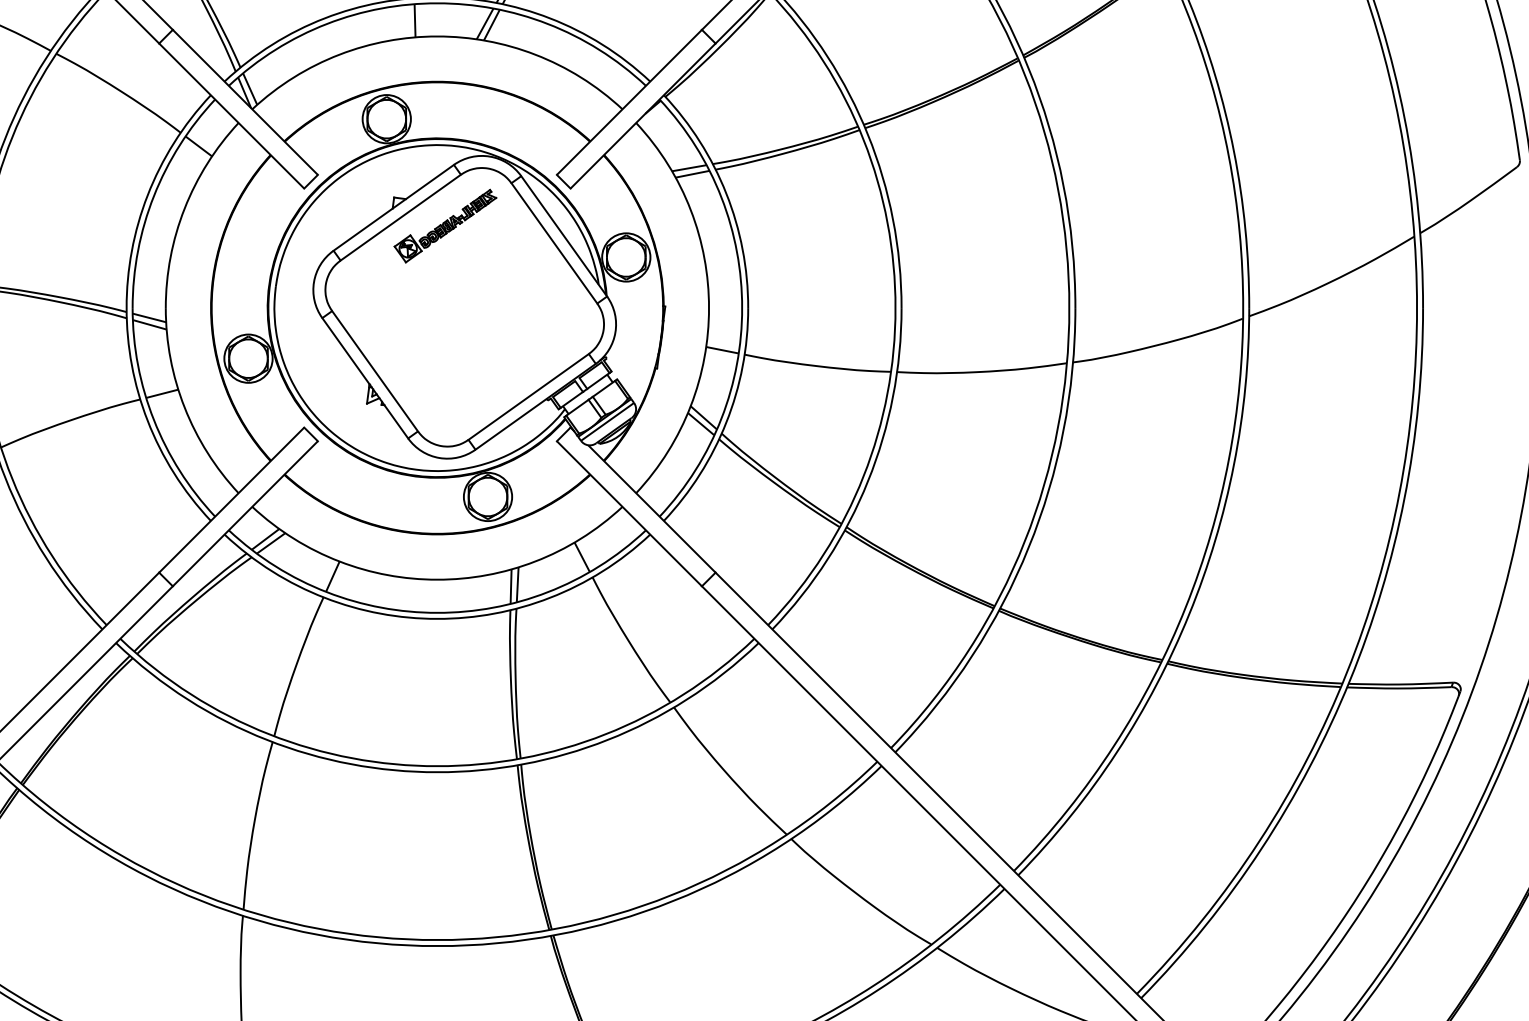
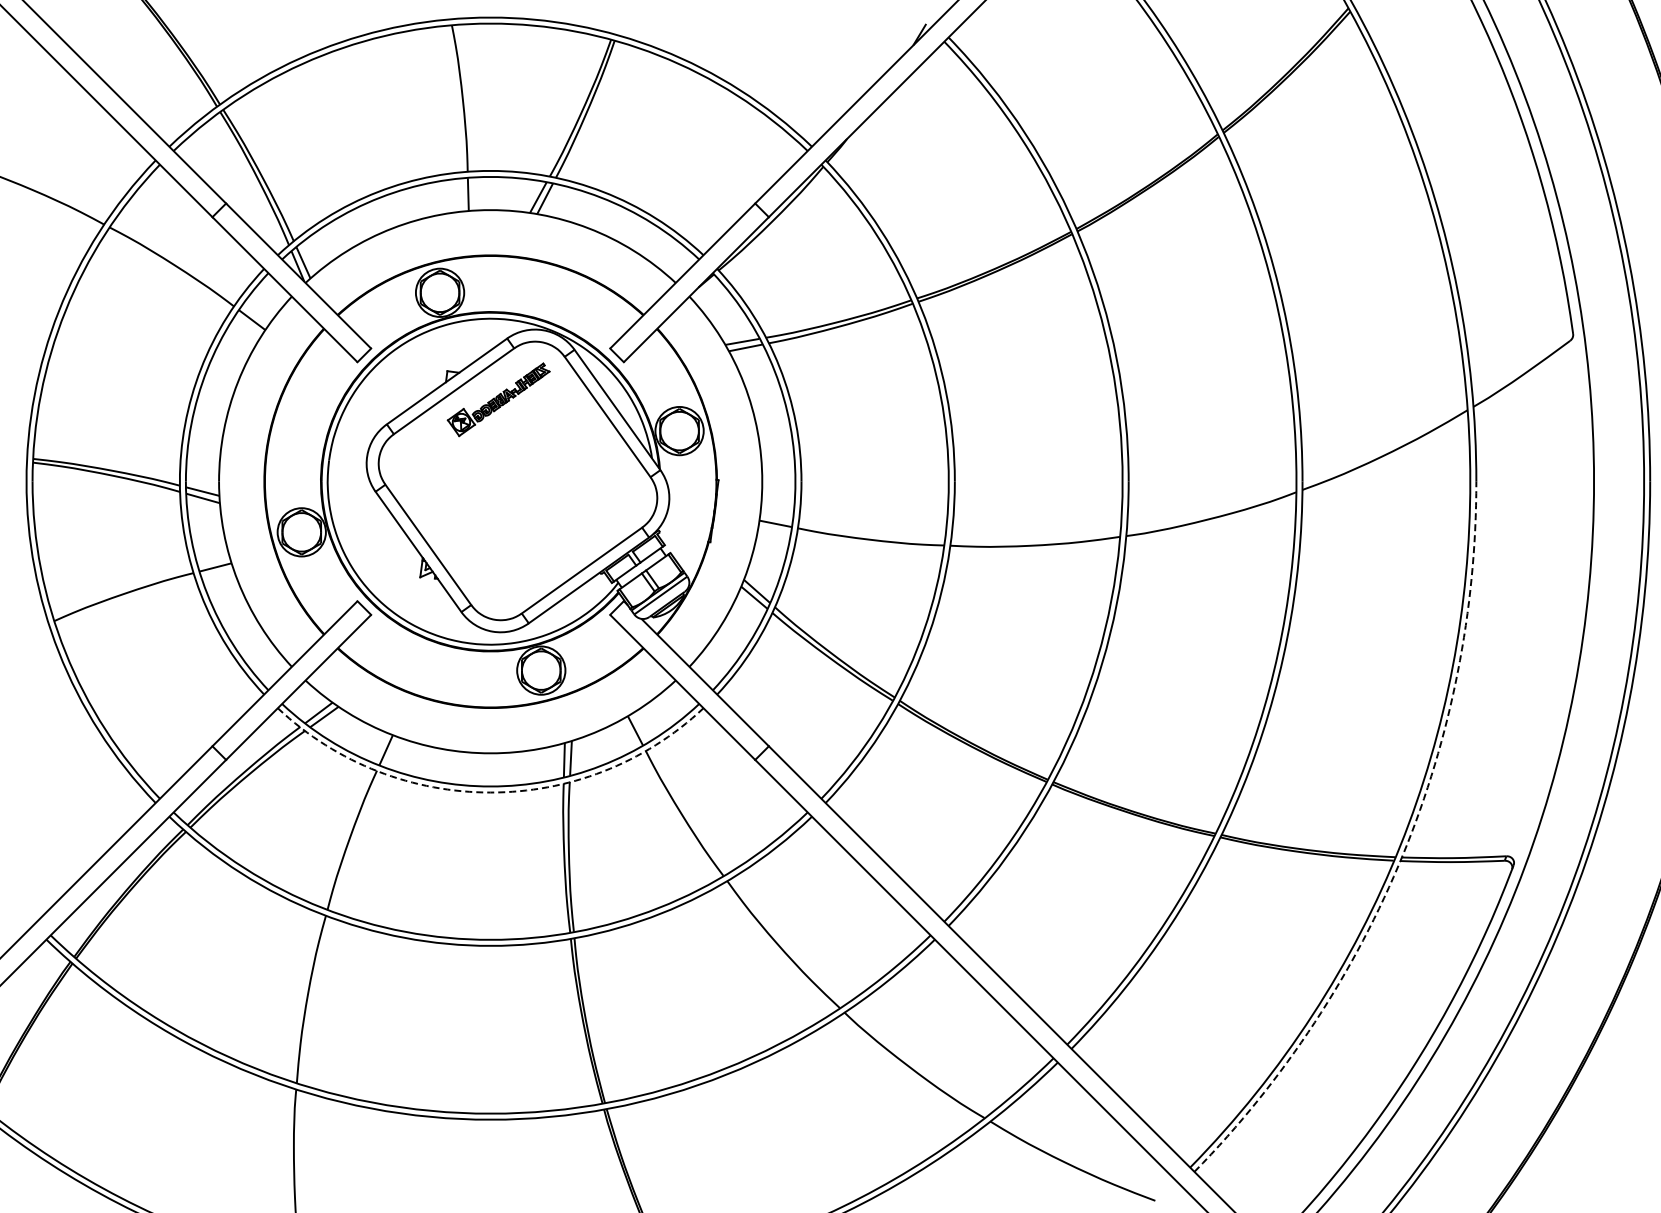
arc: (437, 618) -> (490, 792), solid -> dashed
arc: (1350, 680) -> (1403, 854), solid -> dashed

